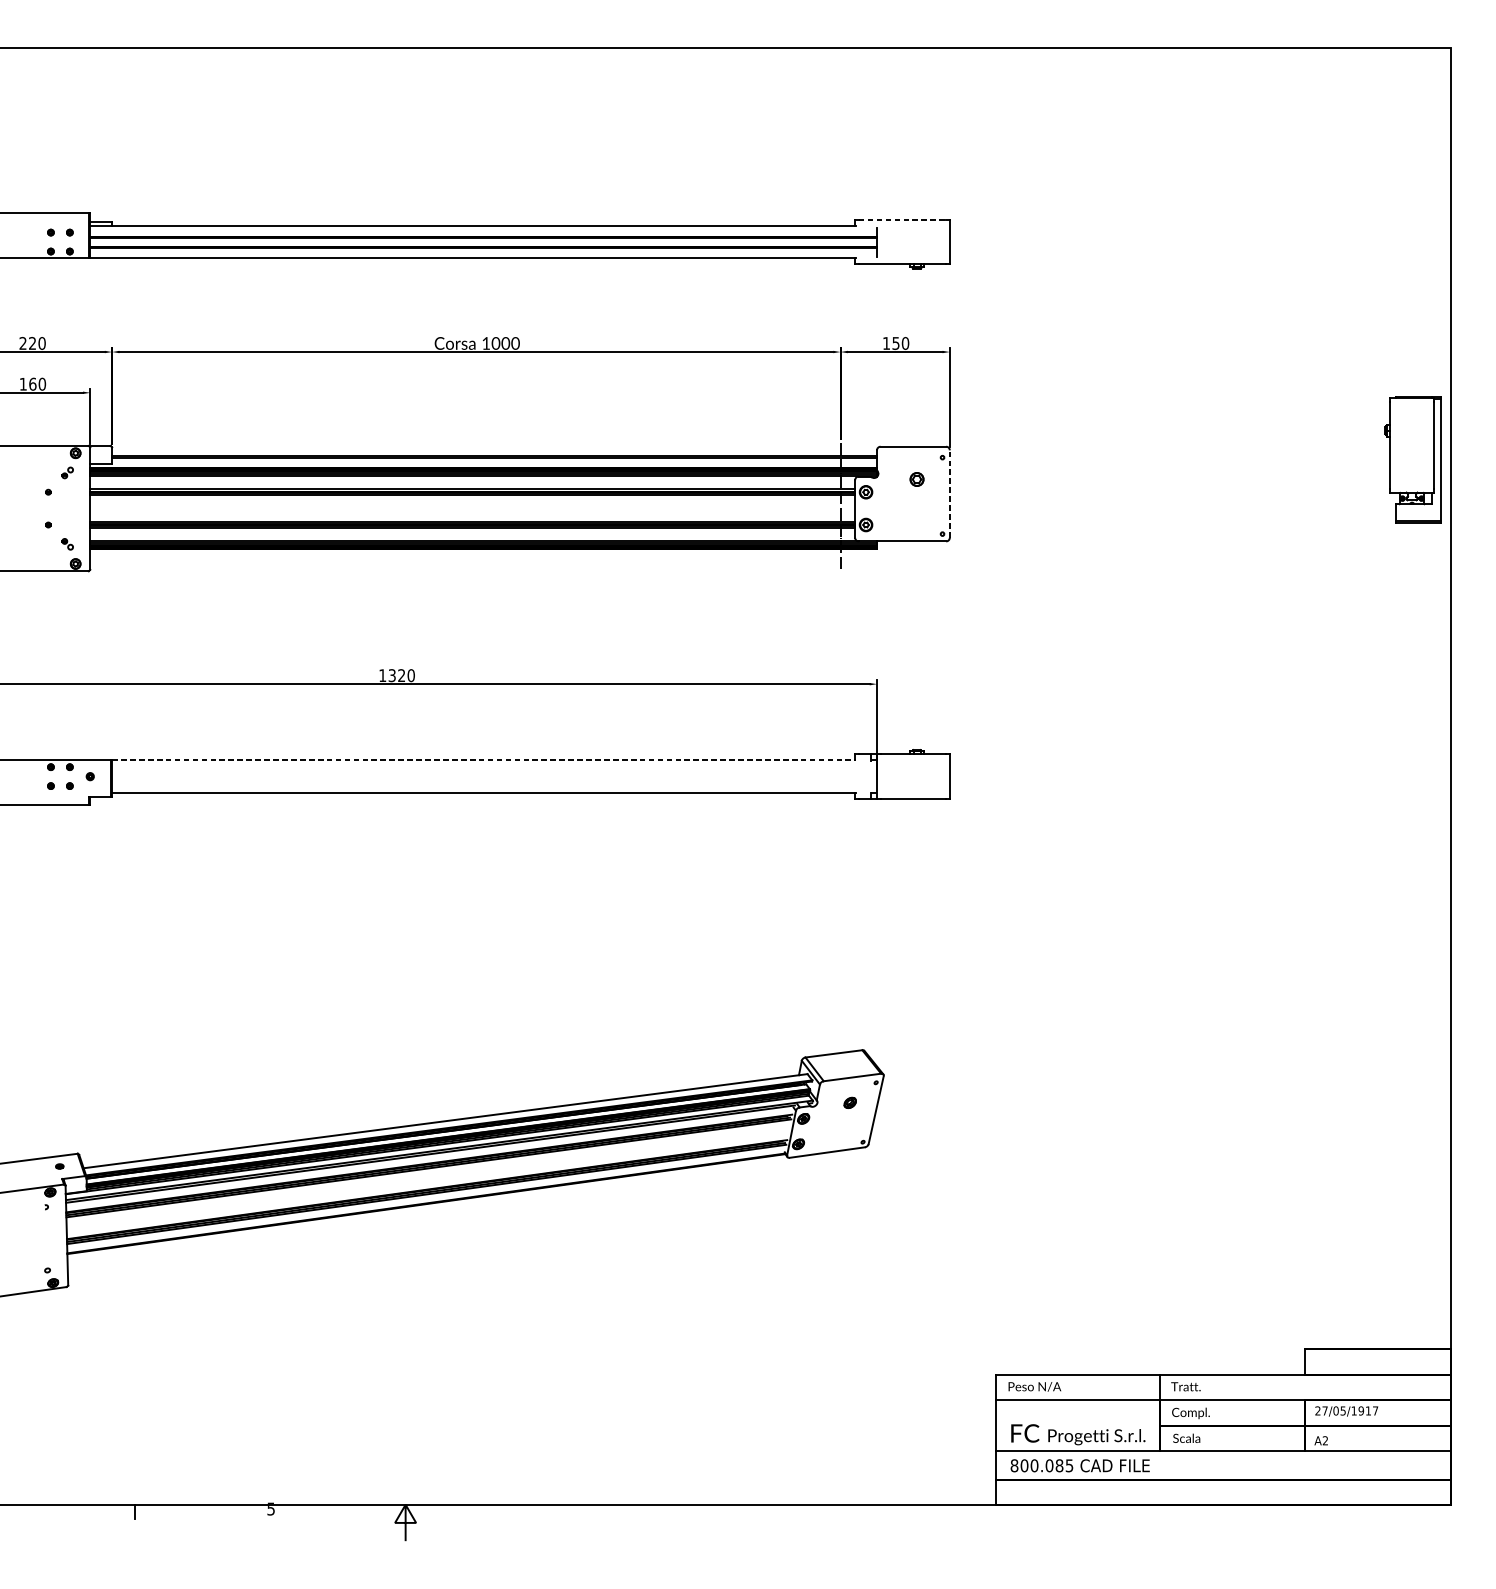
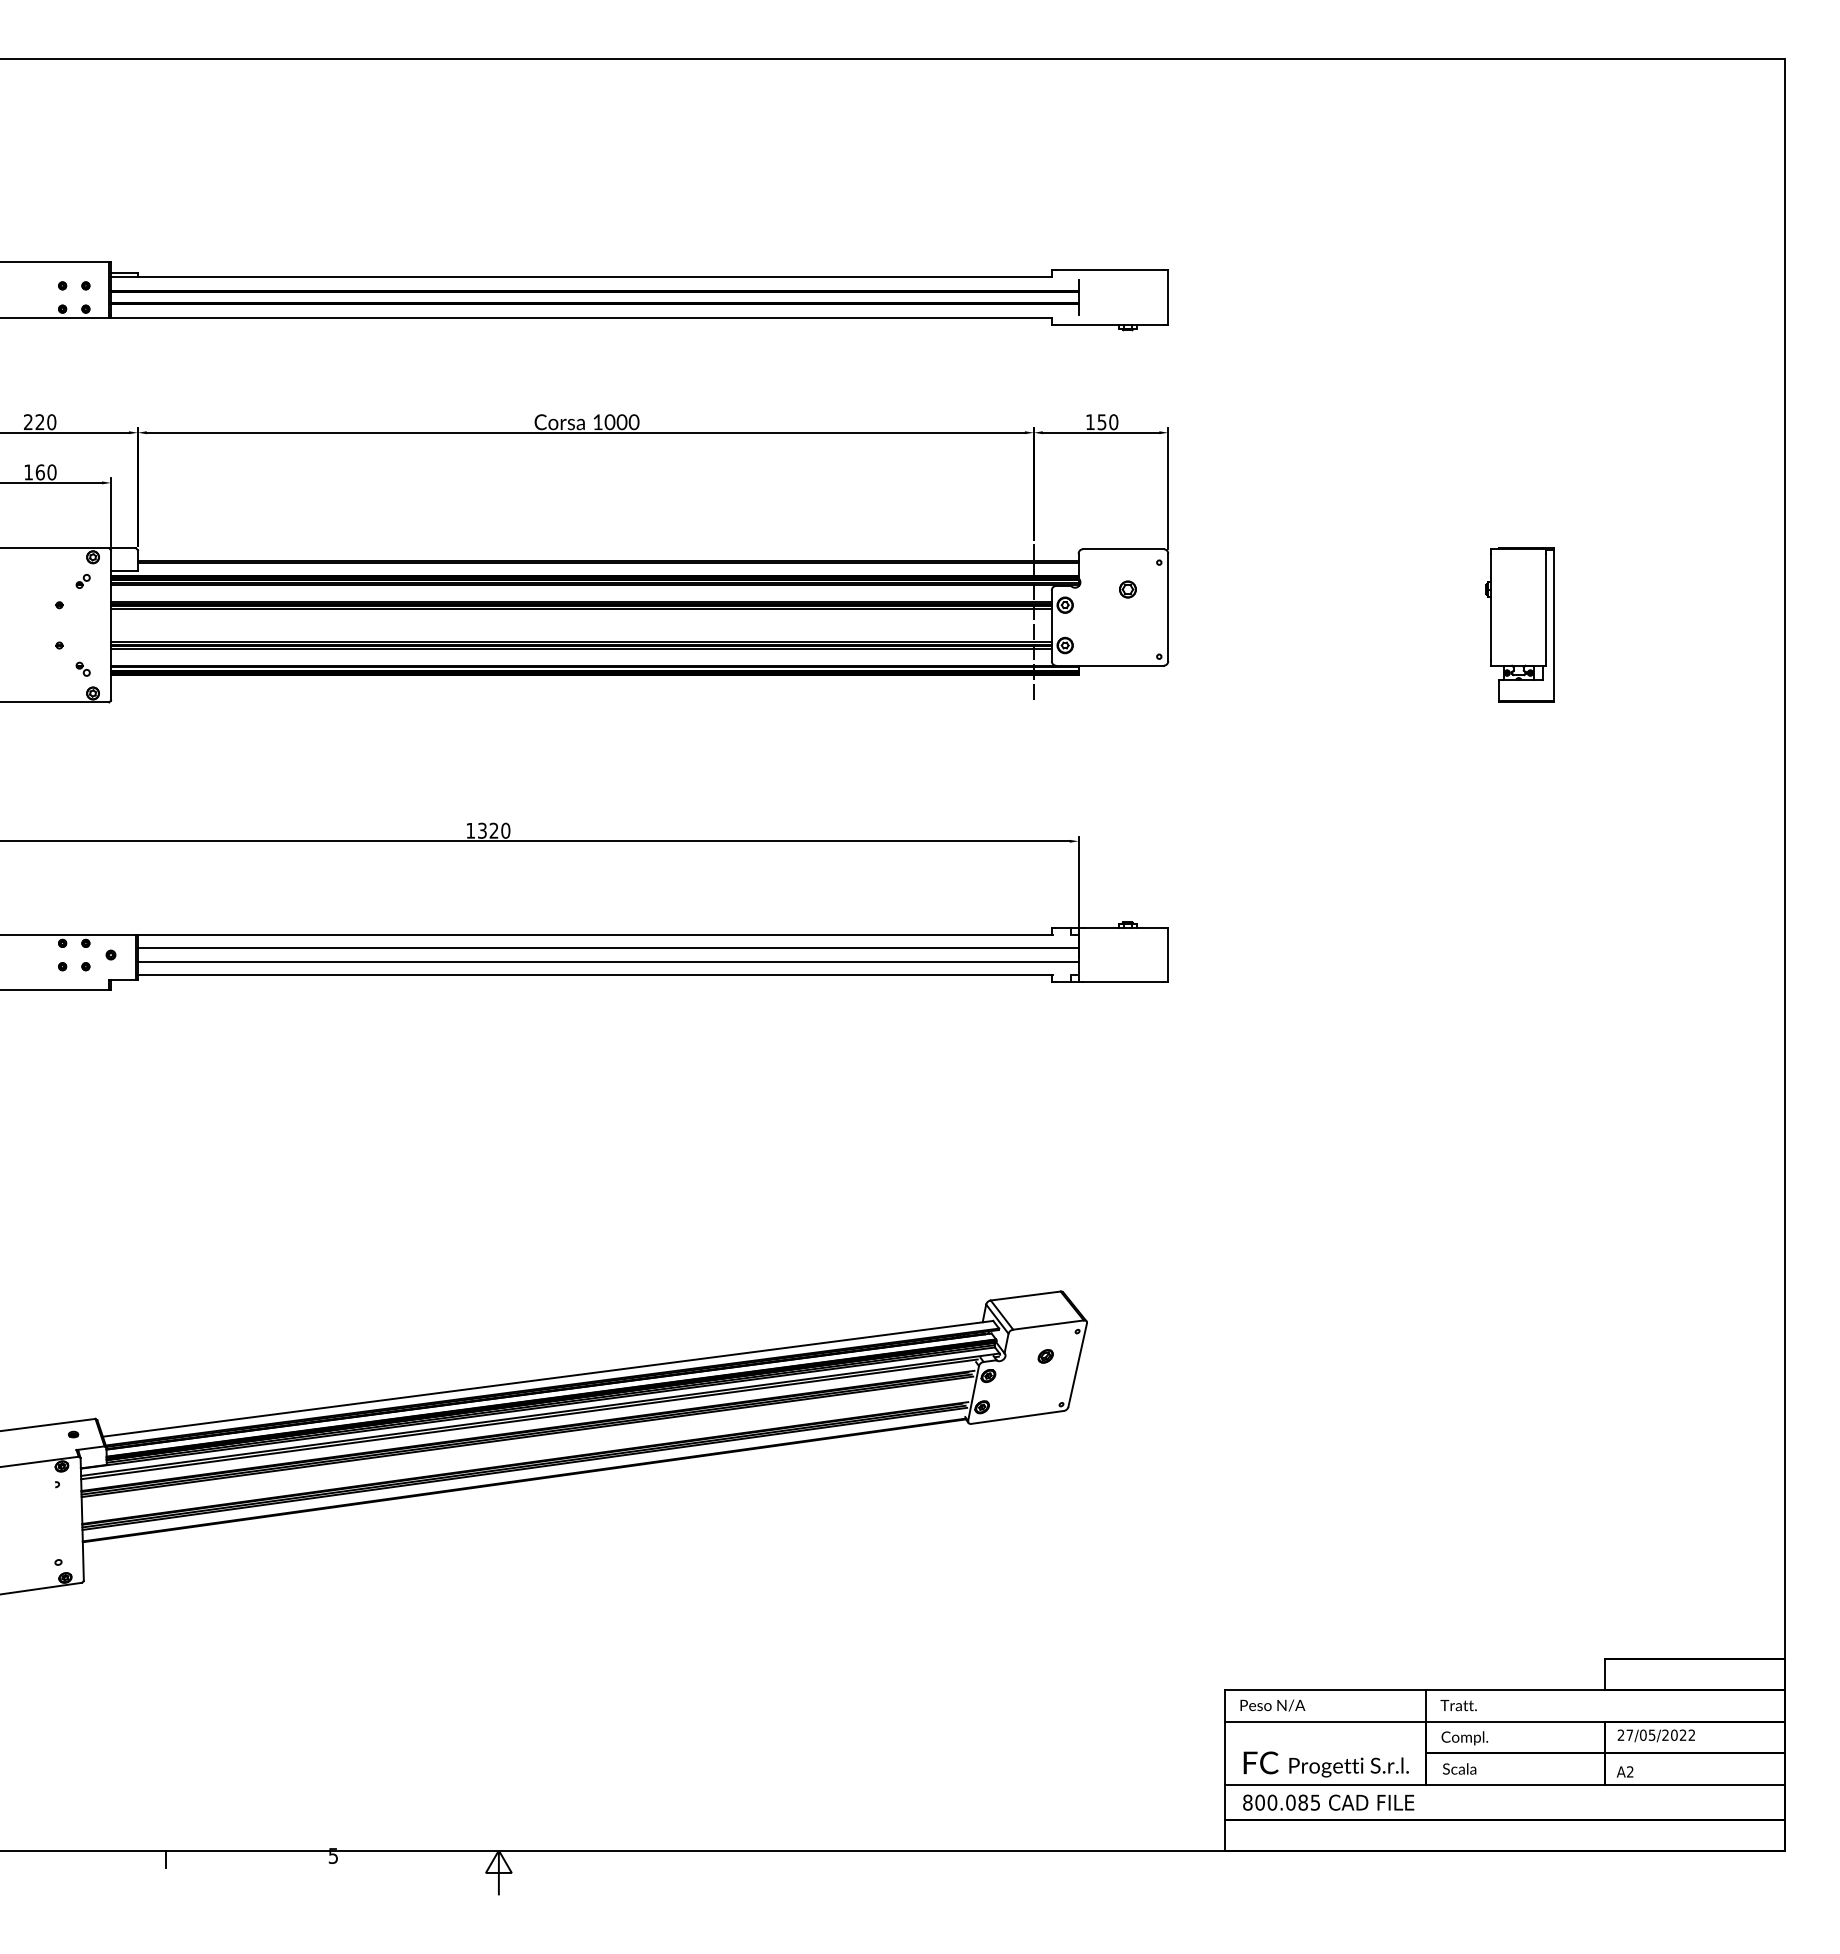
line: (902, 220) -> (1110, 270), dashed -> solid
part: (1412, 459) -> (1519, 624), moved
line: (950, 494) -> (1168, 607), dashed -> solid
line: (484, 759) -> (595, 934), dashed -> solid
line: (493, 770) -> (607, 947), added
line: (493, 782) -> (607, 962), added
text: (1364, 1410) -> (1678, 1734), 27/05/1917 -> 27/05/2022

